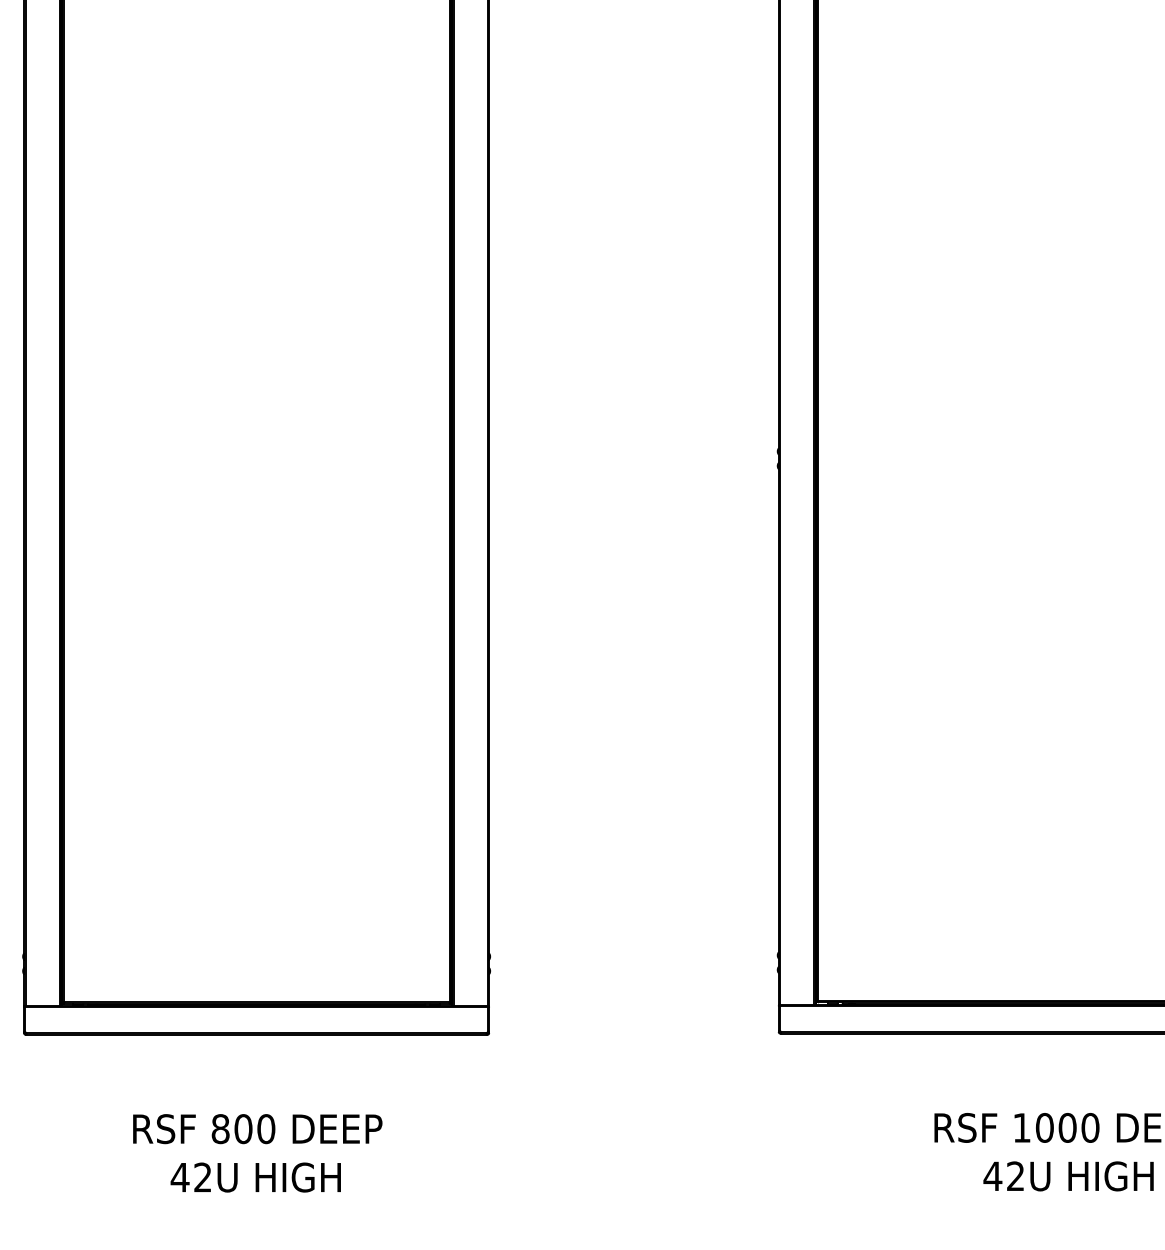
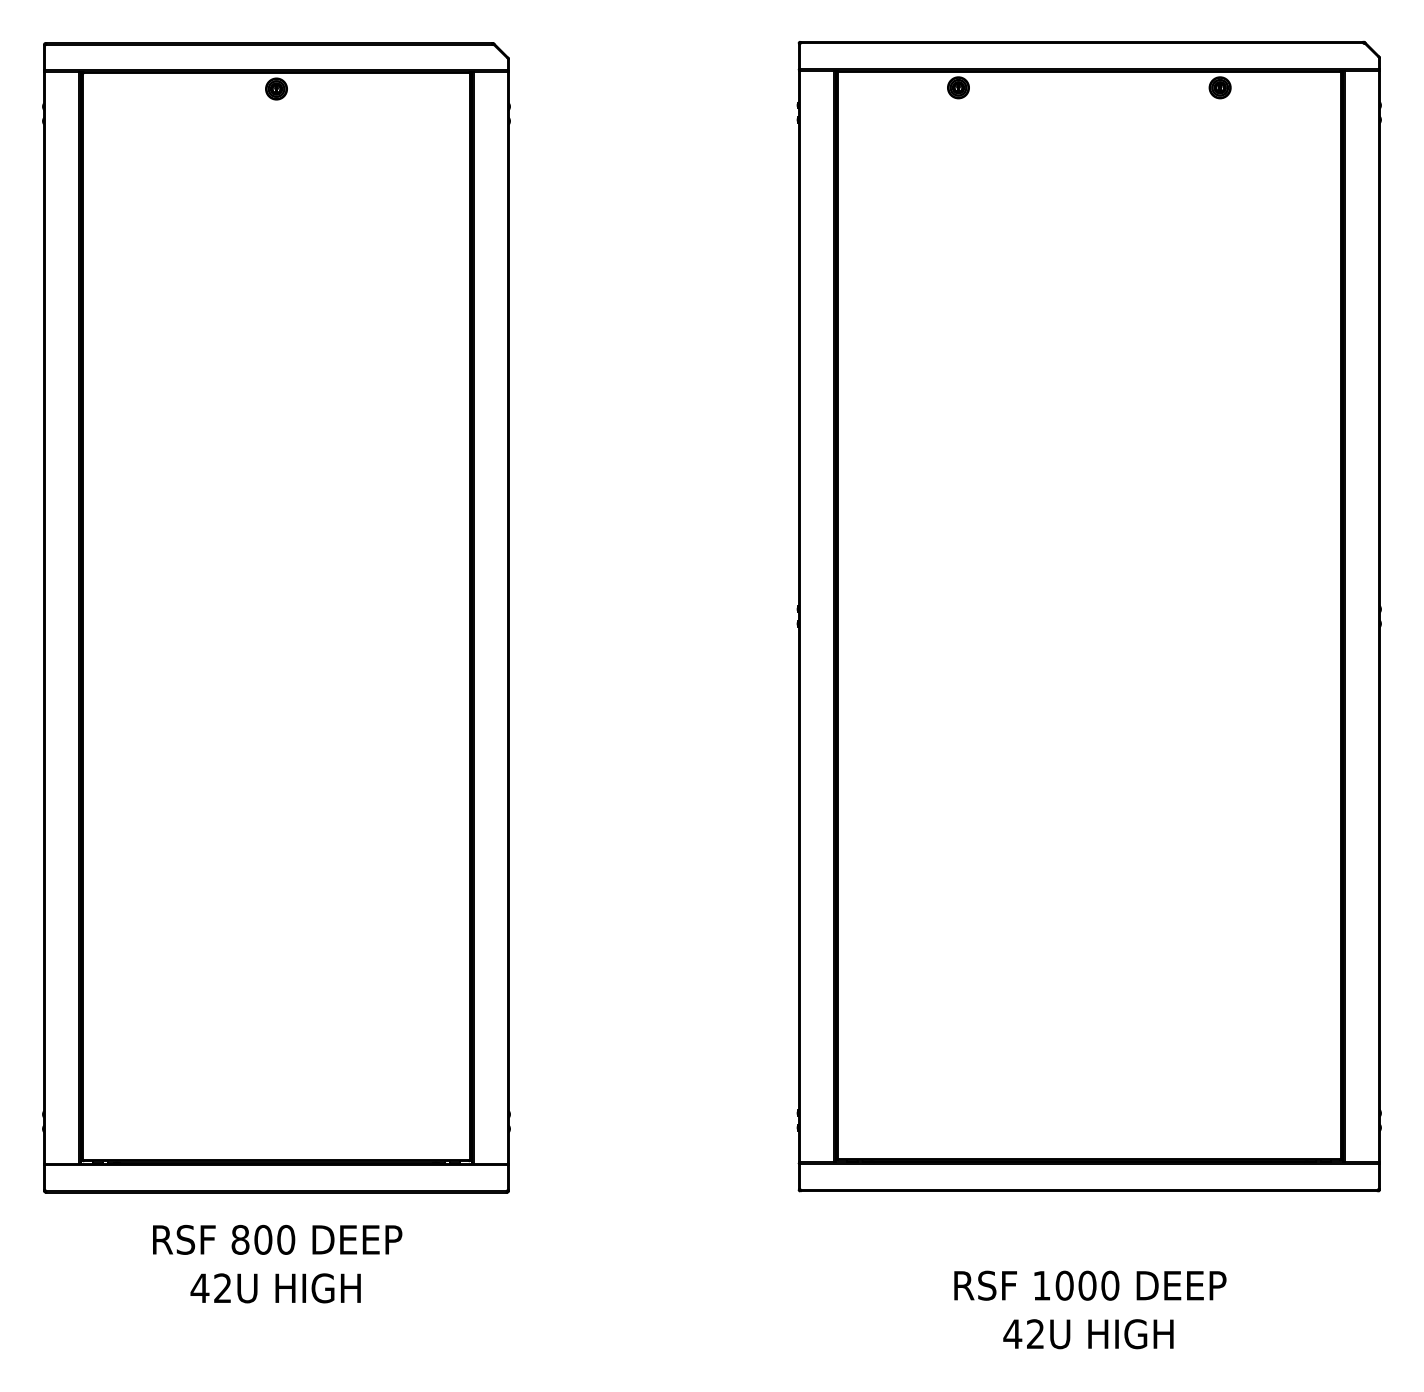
text: (257, 1152) -> (277, 1263), moved

